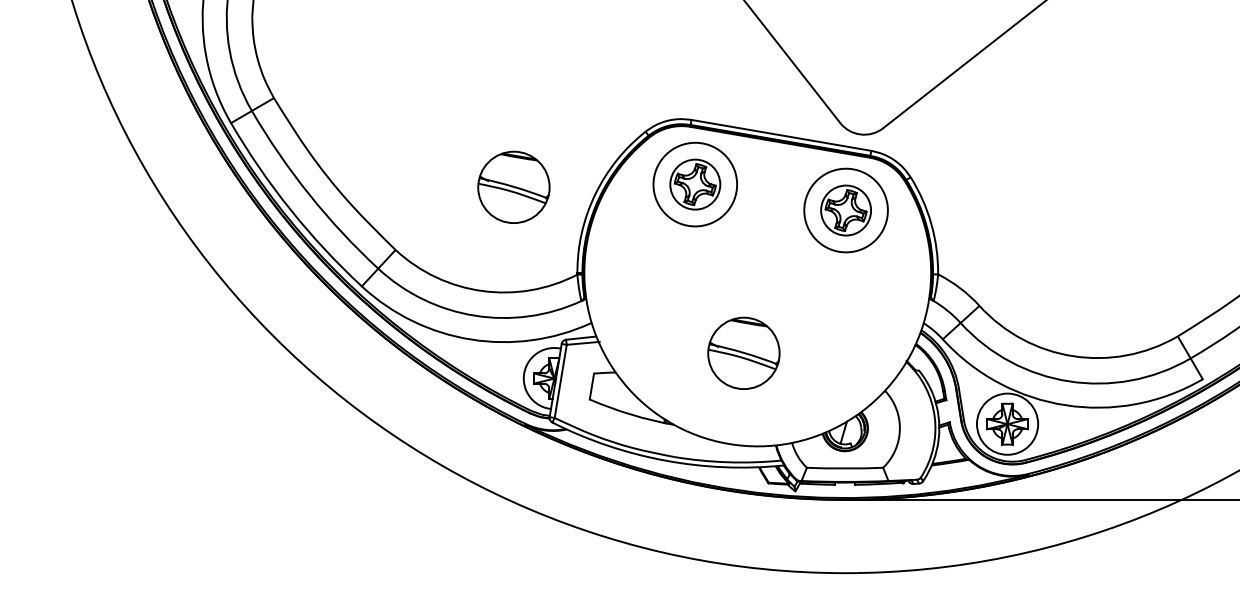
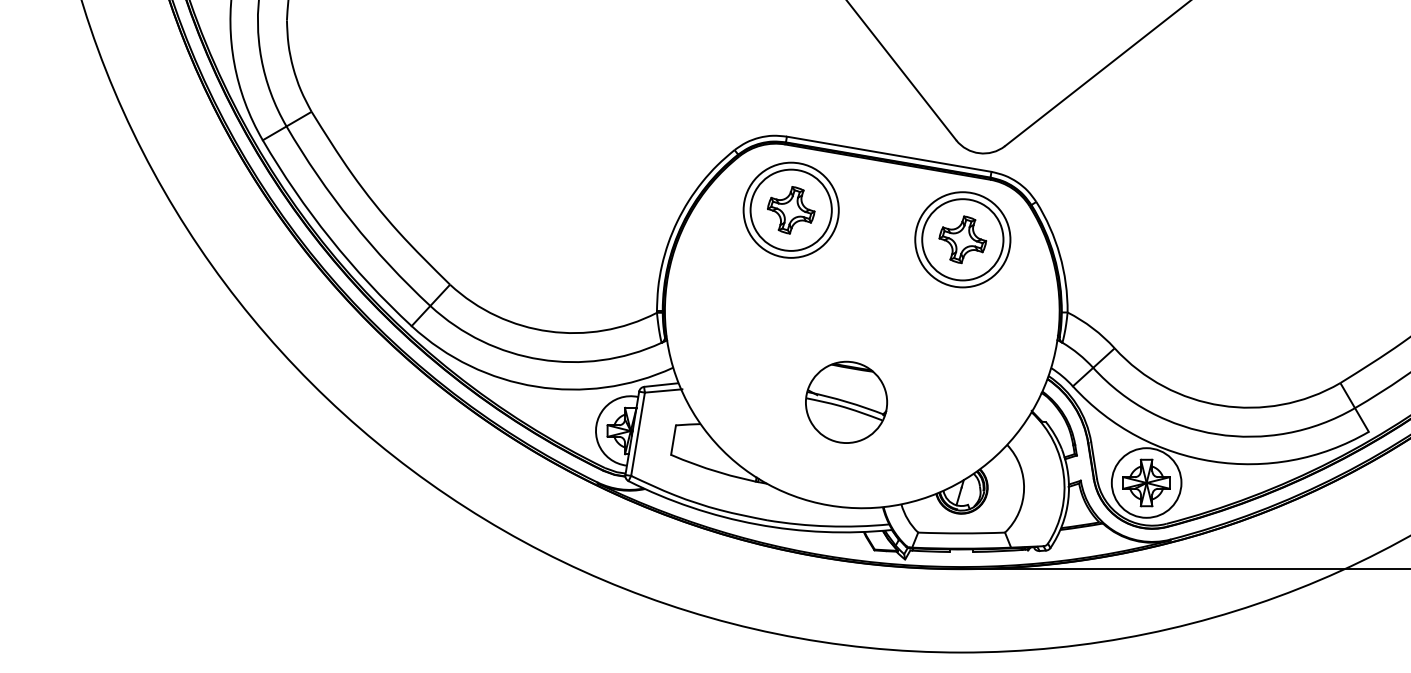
circle: (695, 184) -> (791, 210), size x1.43
part: (513, 186) -> (584, 212), removed
circle: (845, 210) -> (962, 239), size x1.43

